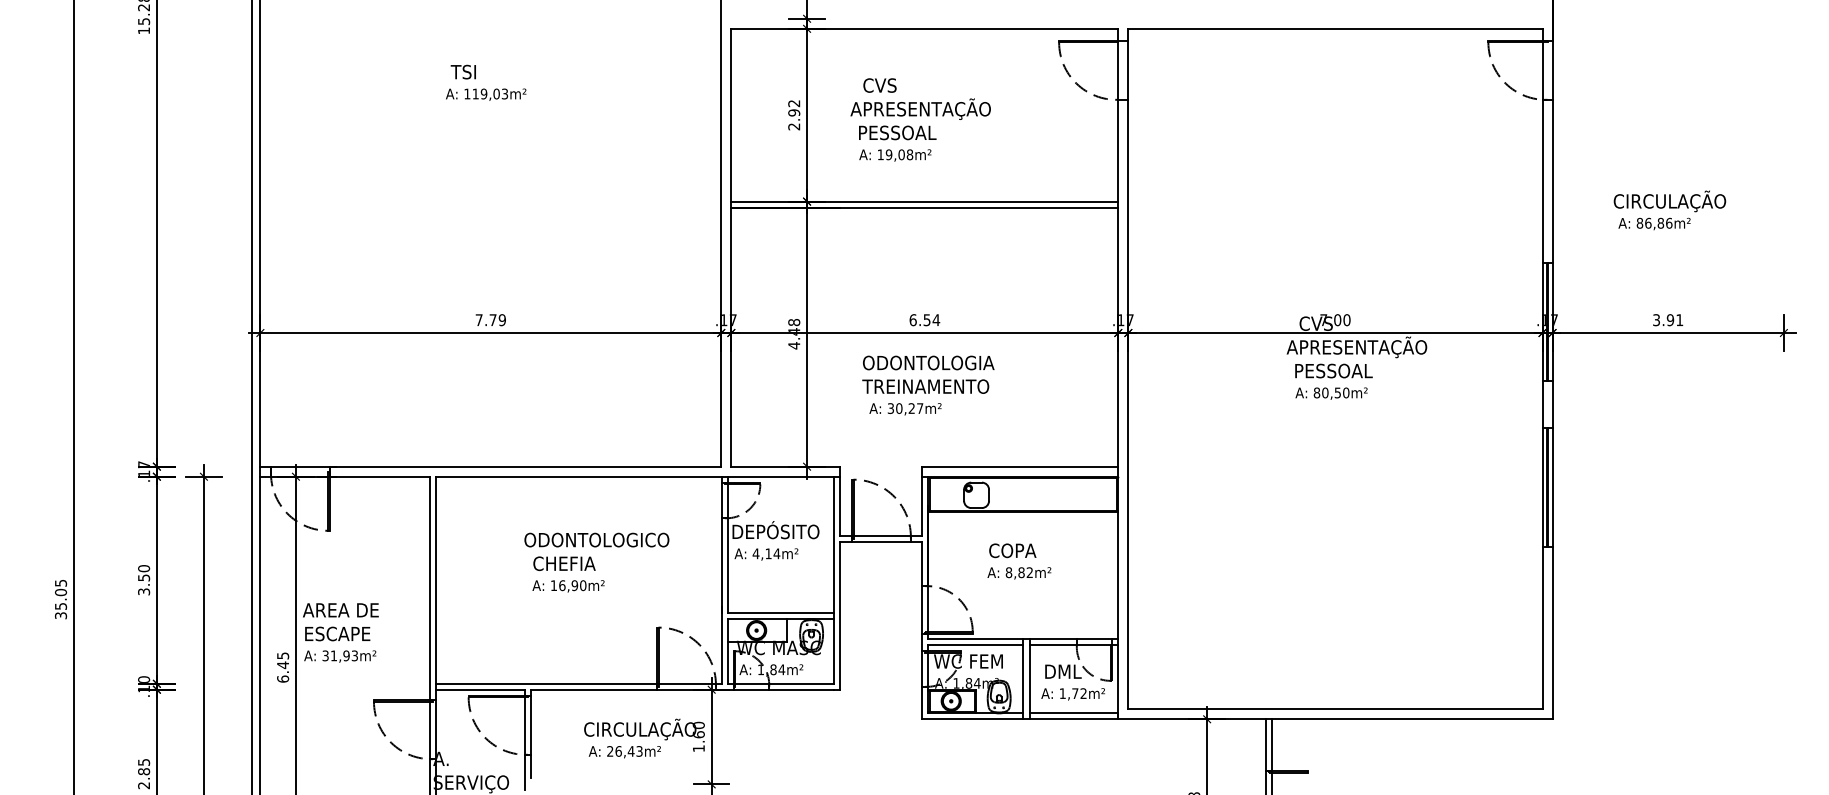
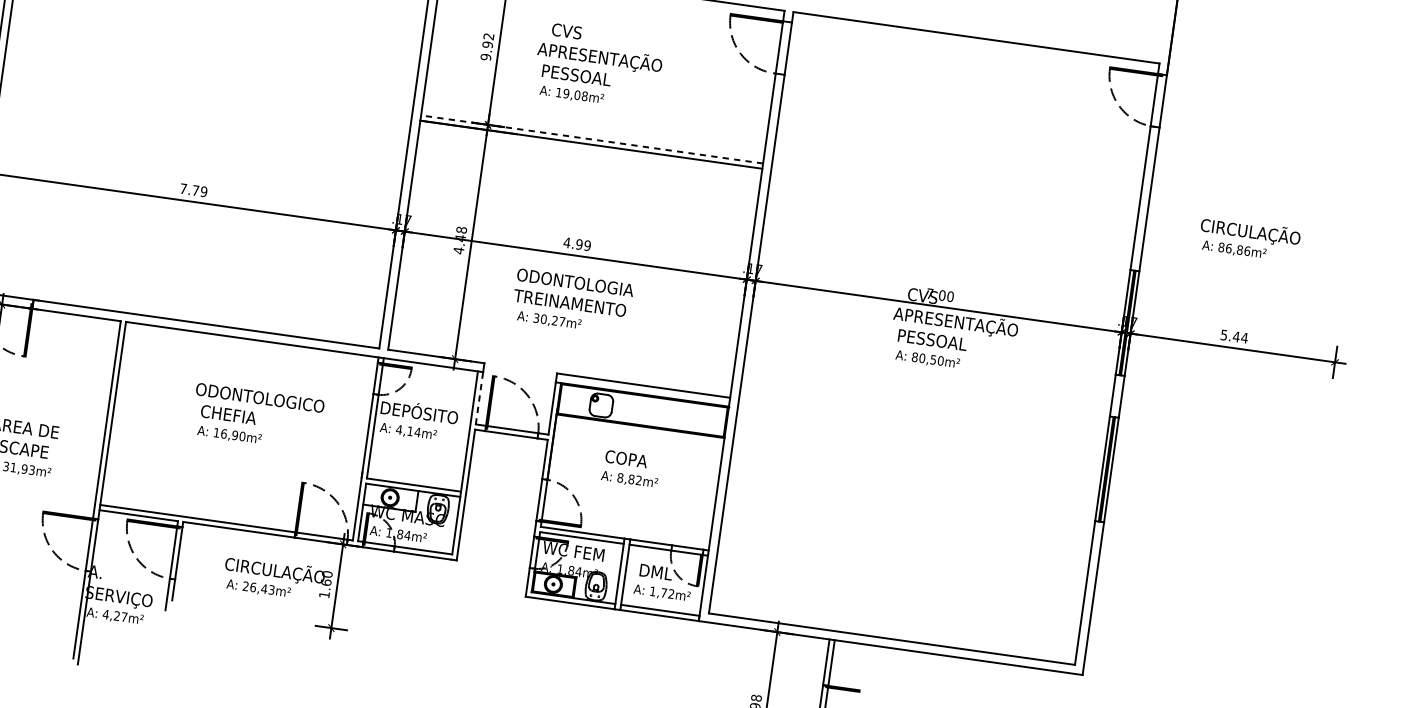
text: (794, 126) -> (486, 56), 2.92 -> 9.92
line: (924, 201) -> (591, 139), solid -> dashed
text: (924, 320) -> (577, 244), 6.54 -> 4.99
text: (1668, 320) -> (1234, 336), 3.91 -> 5.44
line: (840, 506) -> (479, 398), solid -> dashed

